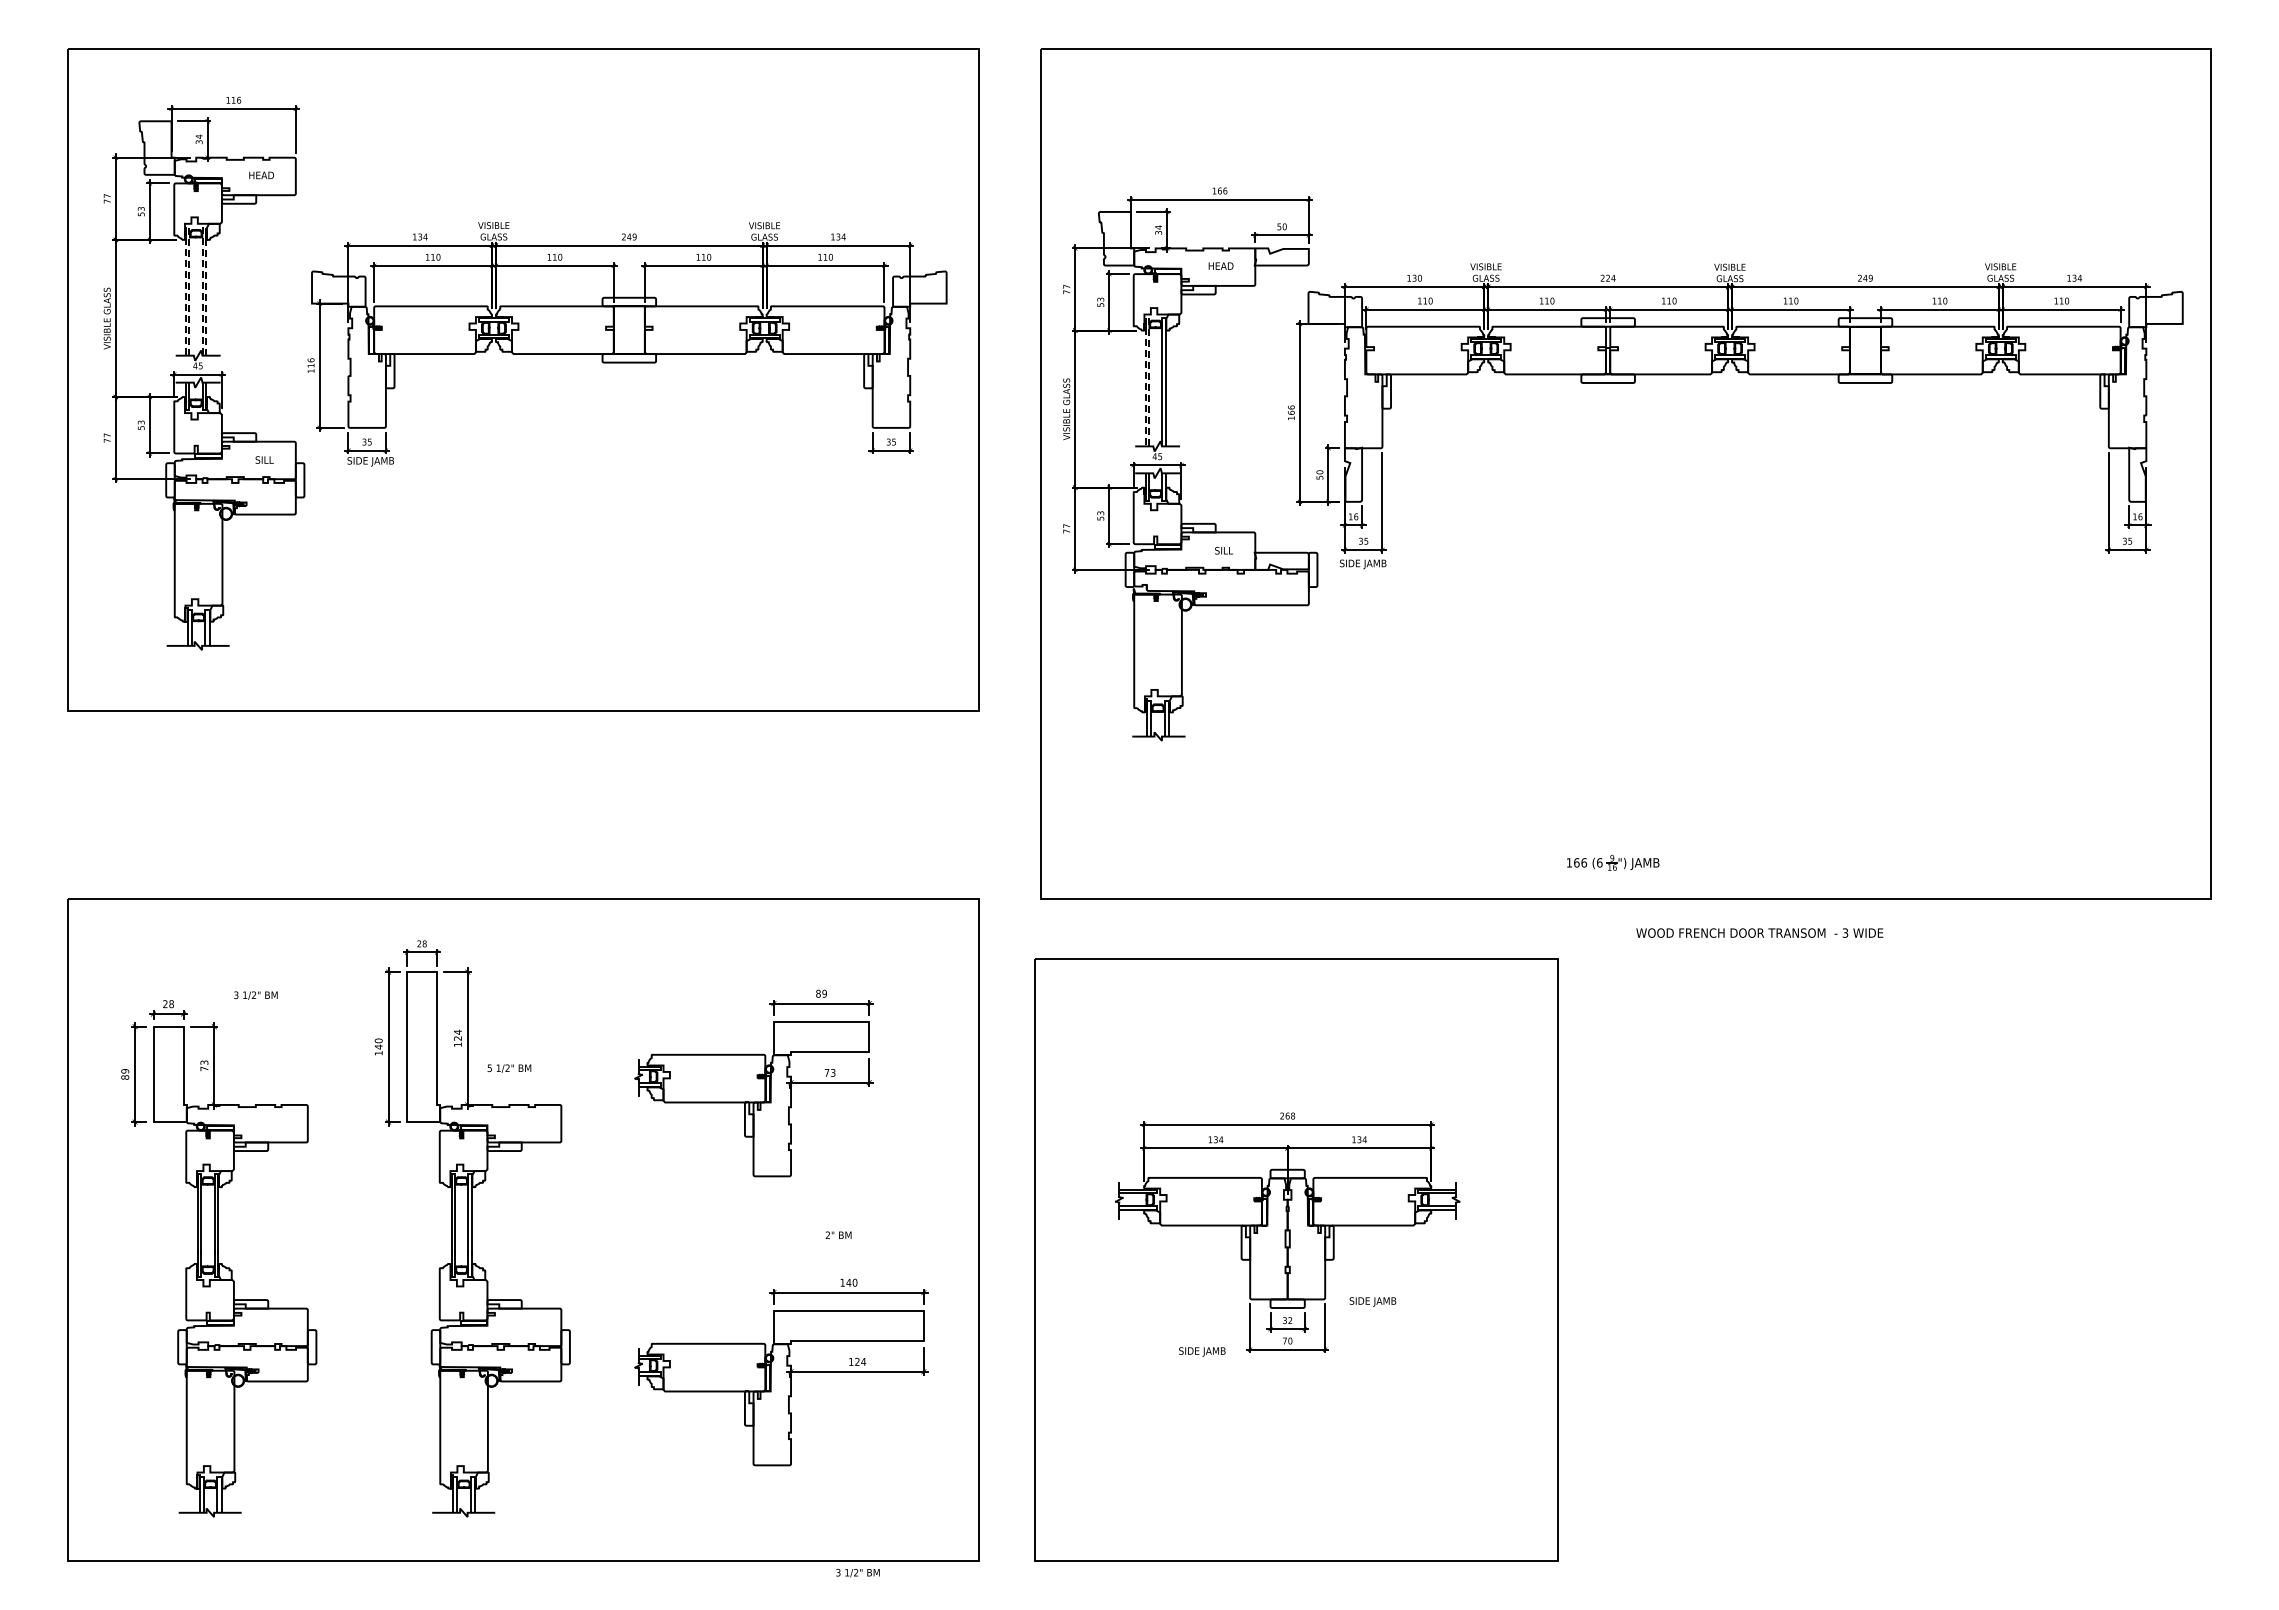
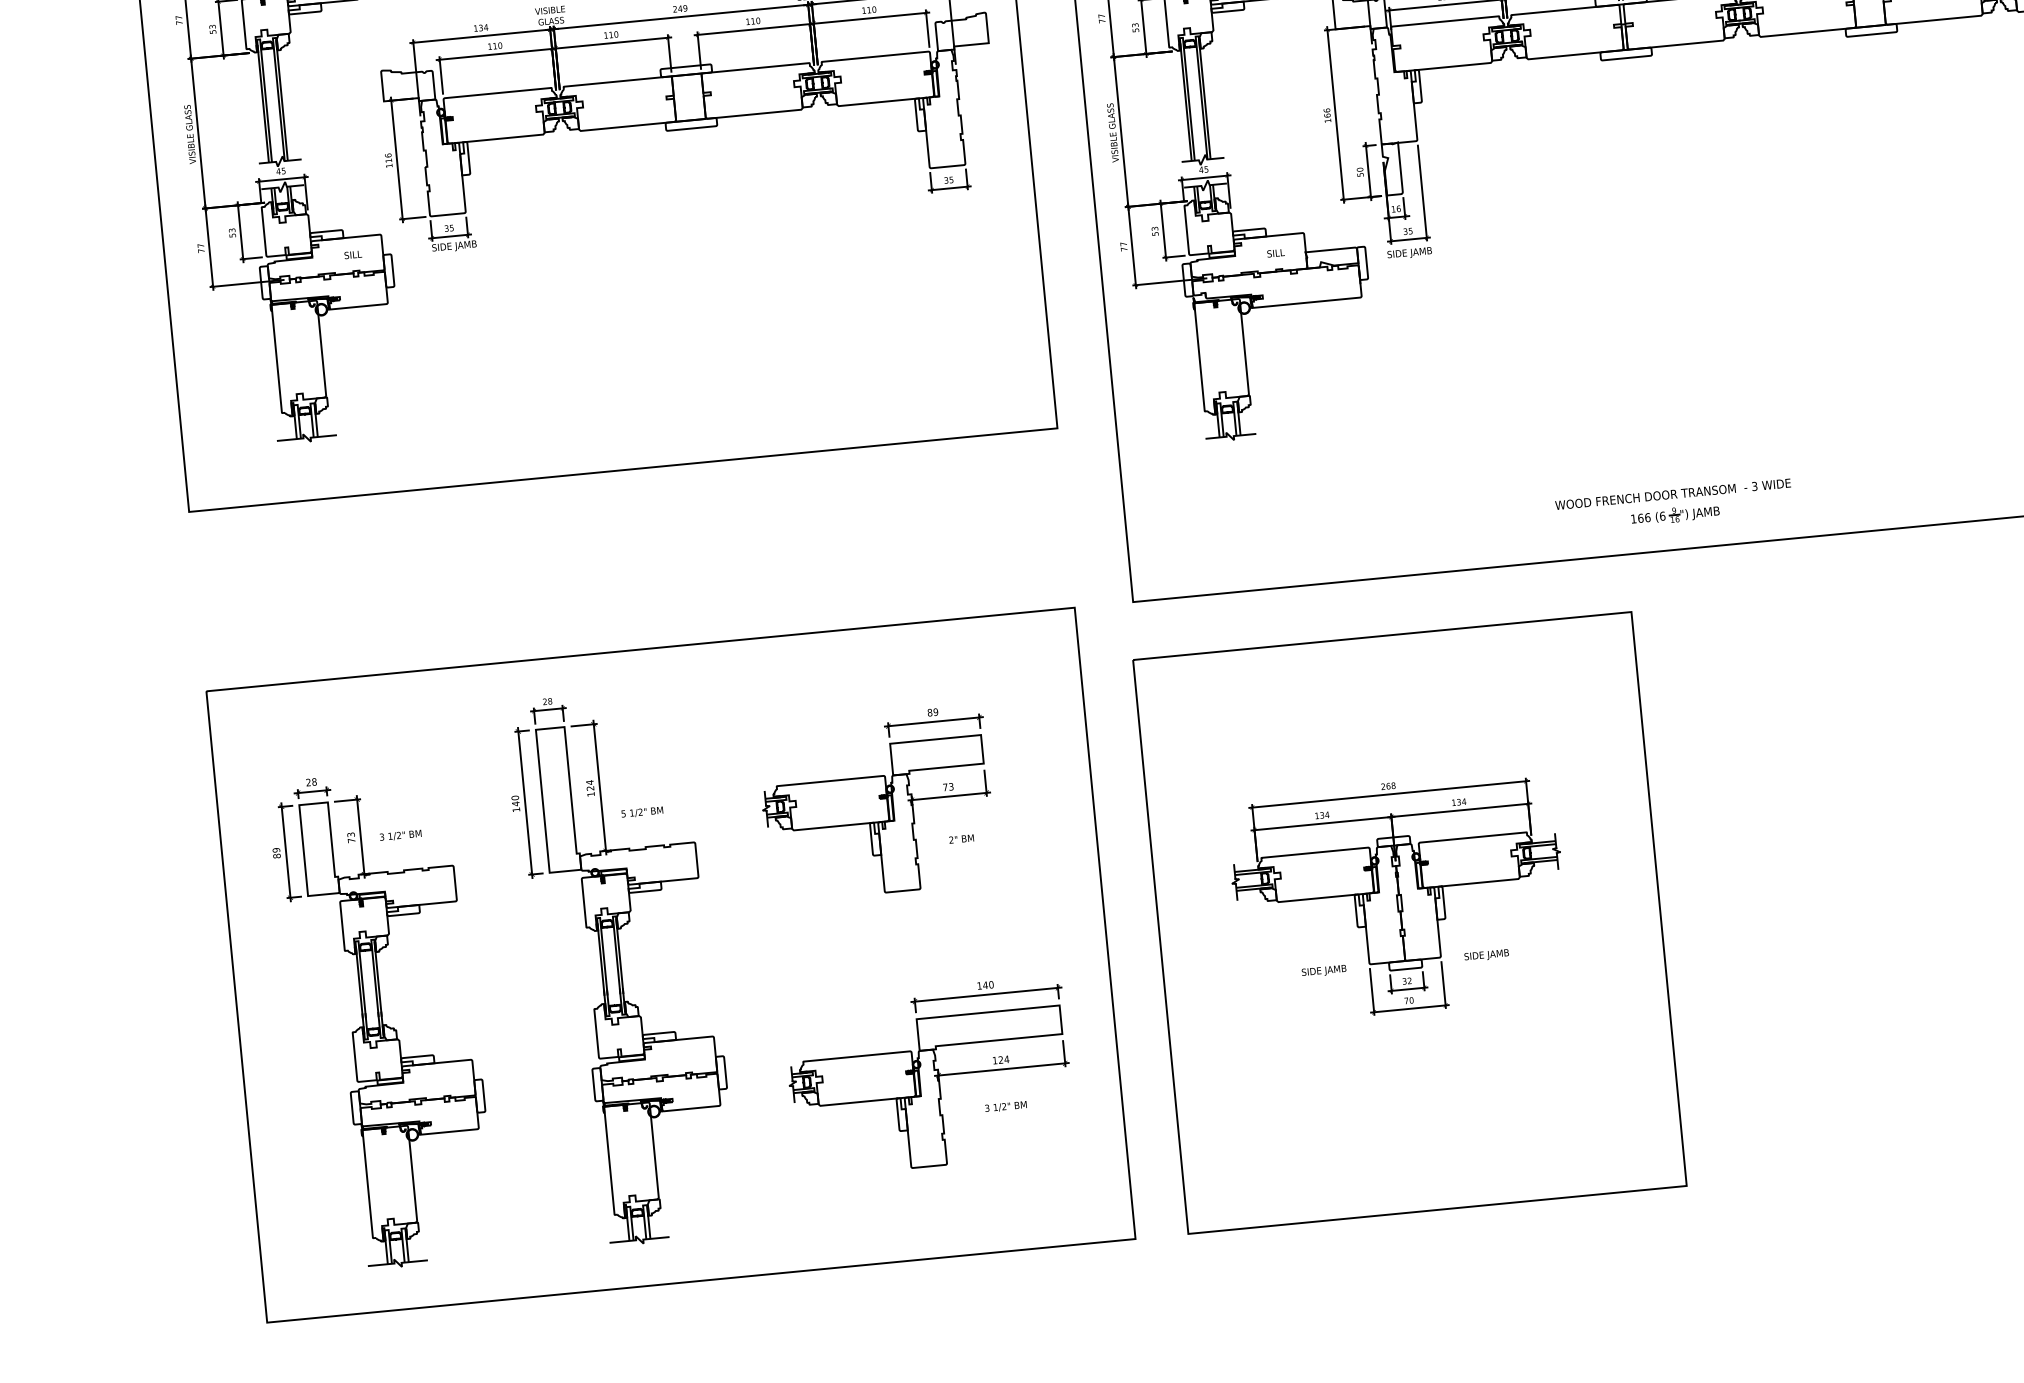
line: (187, 226) -> (258, 39), dashed -> solid
line: (204, 226) -> (274, 37), dashed -> solid
line: (1147, 317) -> (1181, 37), dashed -> solid
text: (1759, 932) -> (1672, 493), moved
text: (255, 995) -> (400, 835), moved
text: (838, 1234) -> (961, 838), moved
text: (1202, 1351) -> (1324, 970), moved
text: (857, 1573) -> (1005, 1107), moved

